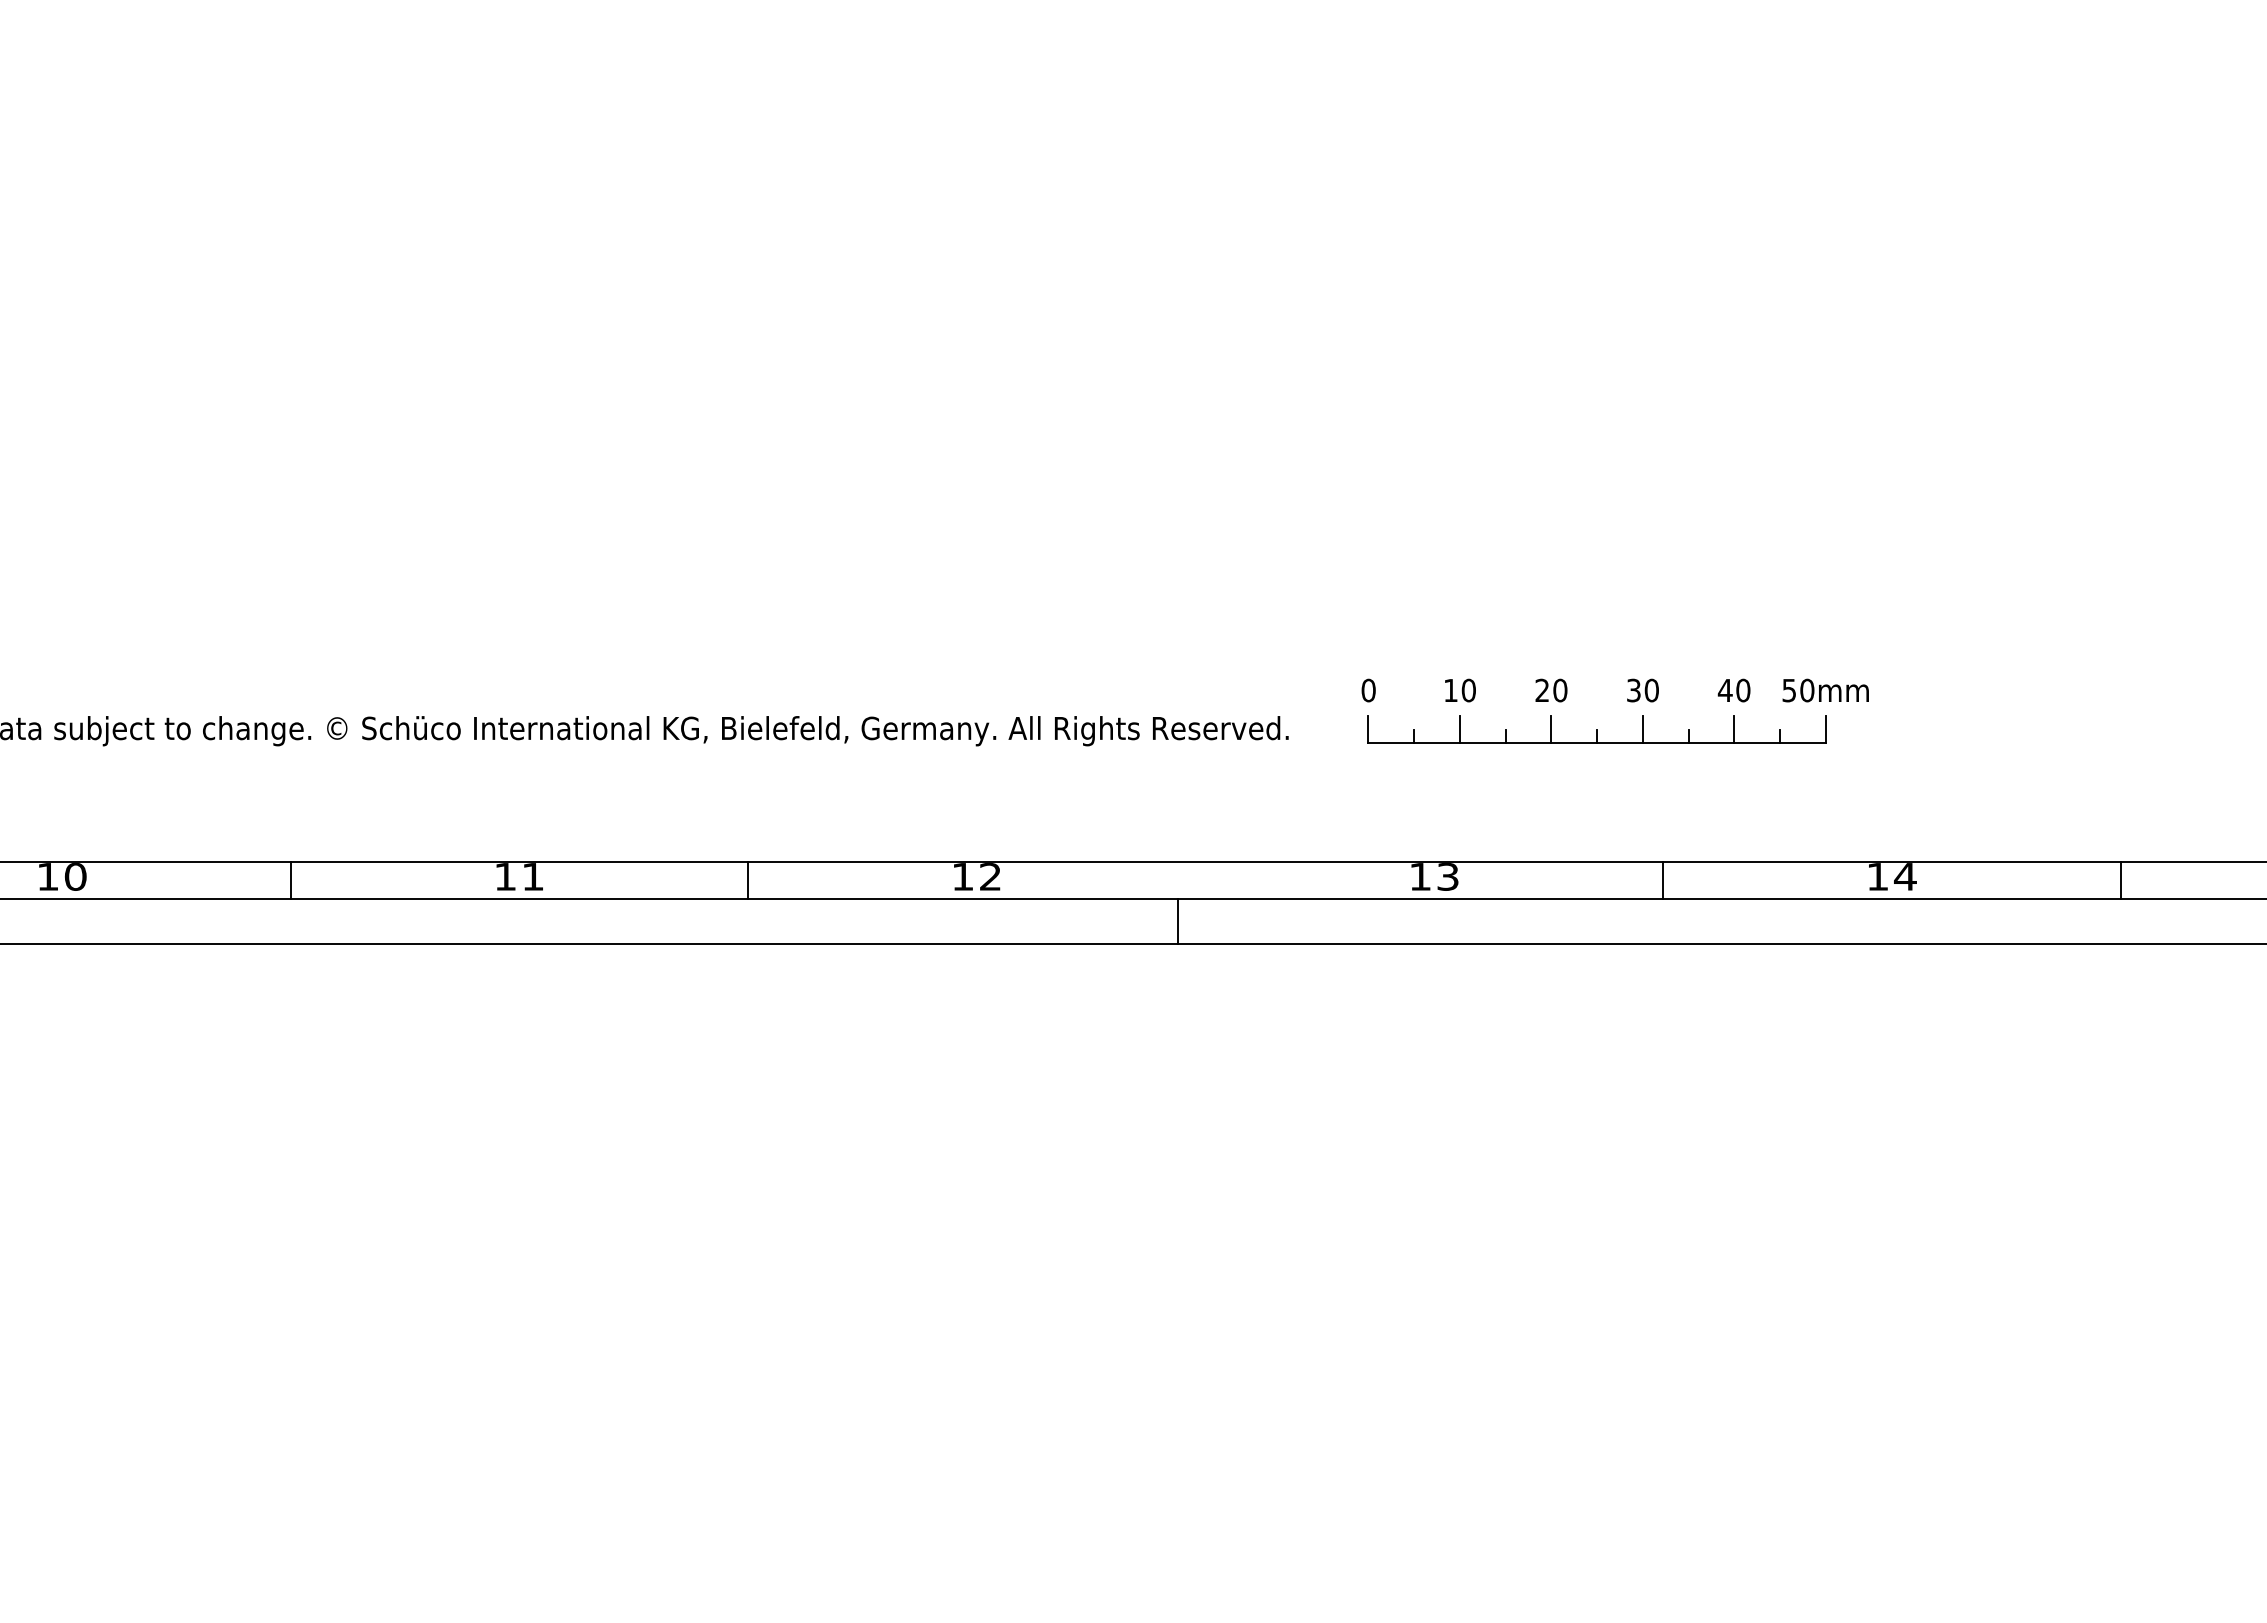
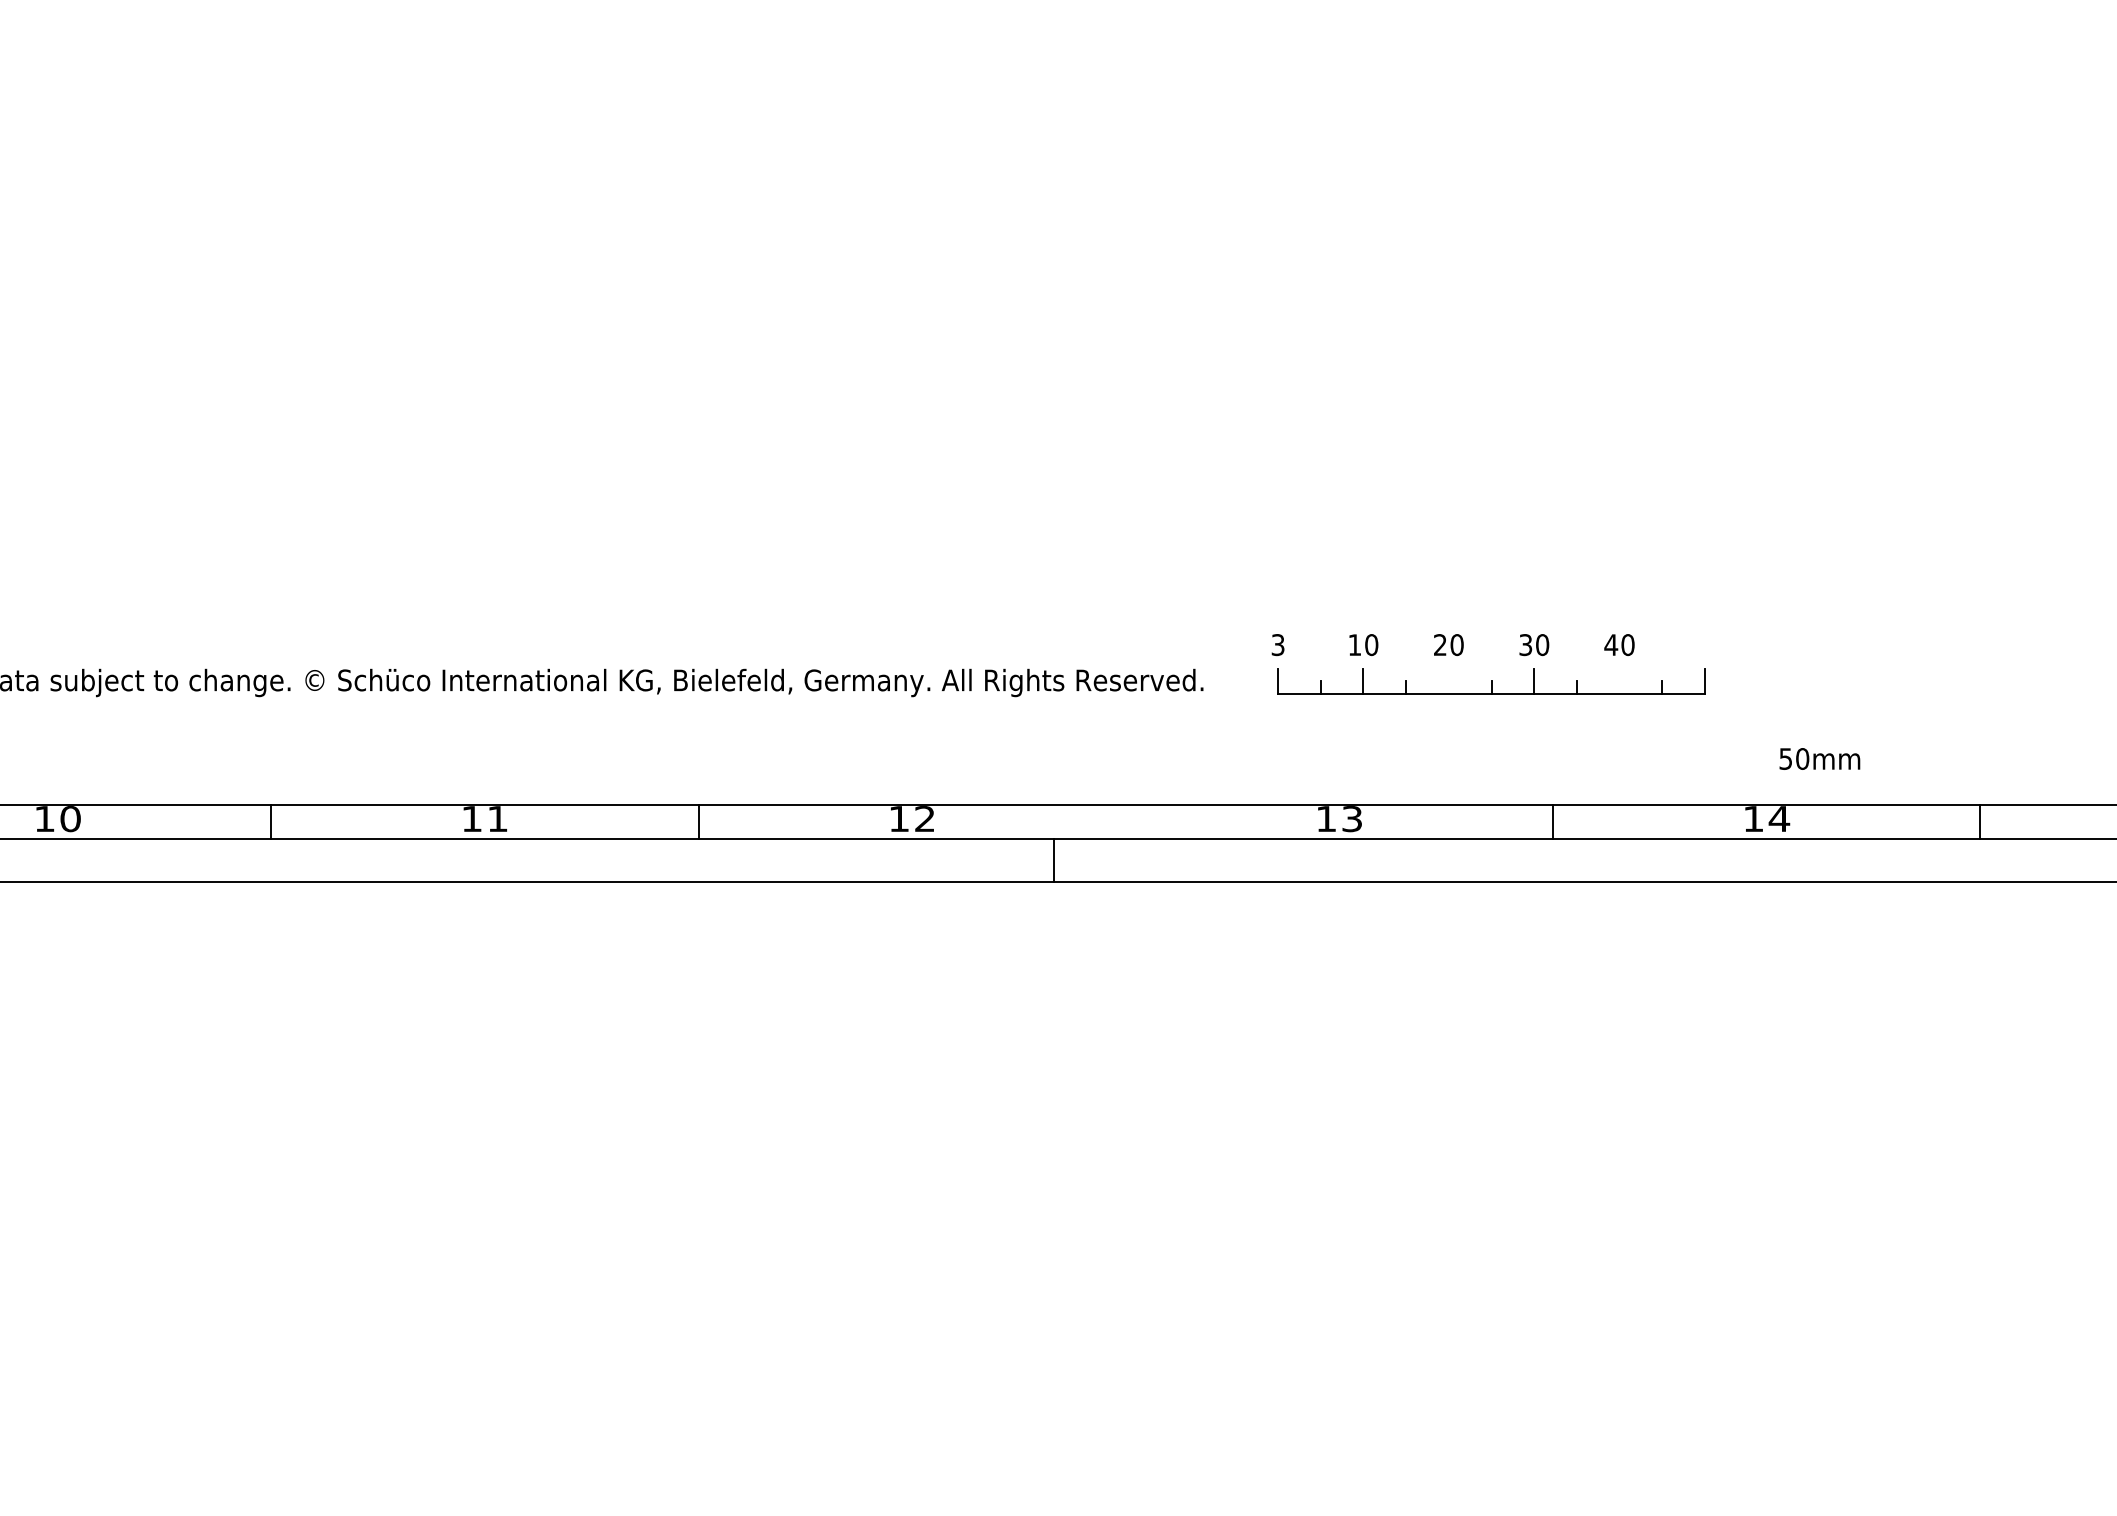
text: (1368, 690) -> (1277, 644), 0 -> 3
text: (1825, 690) -> (1819, 758), moved
line: (1551, 729) -> (1448, 681), removed
line: (1734, 729) -> (1619, 681), removed
line: (1178, 921) -> (1054, 860), moved

